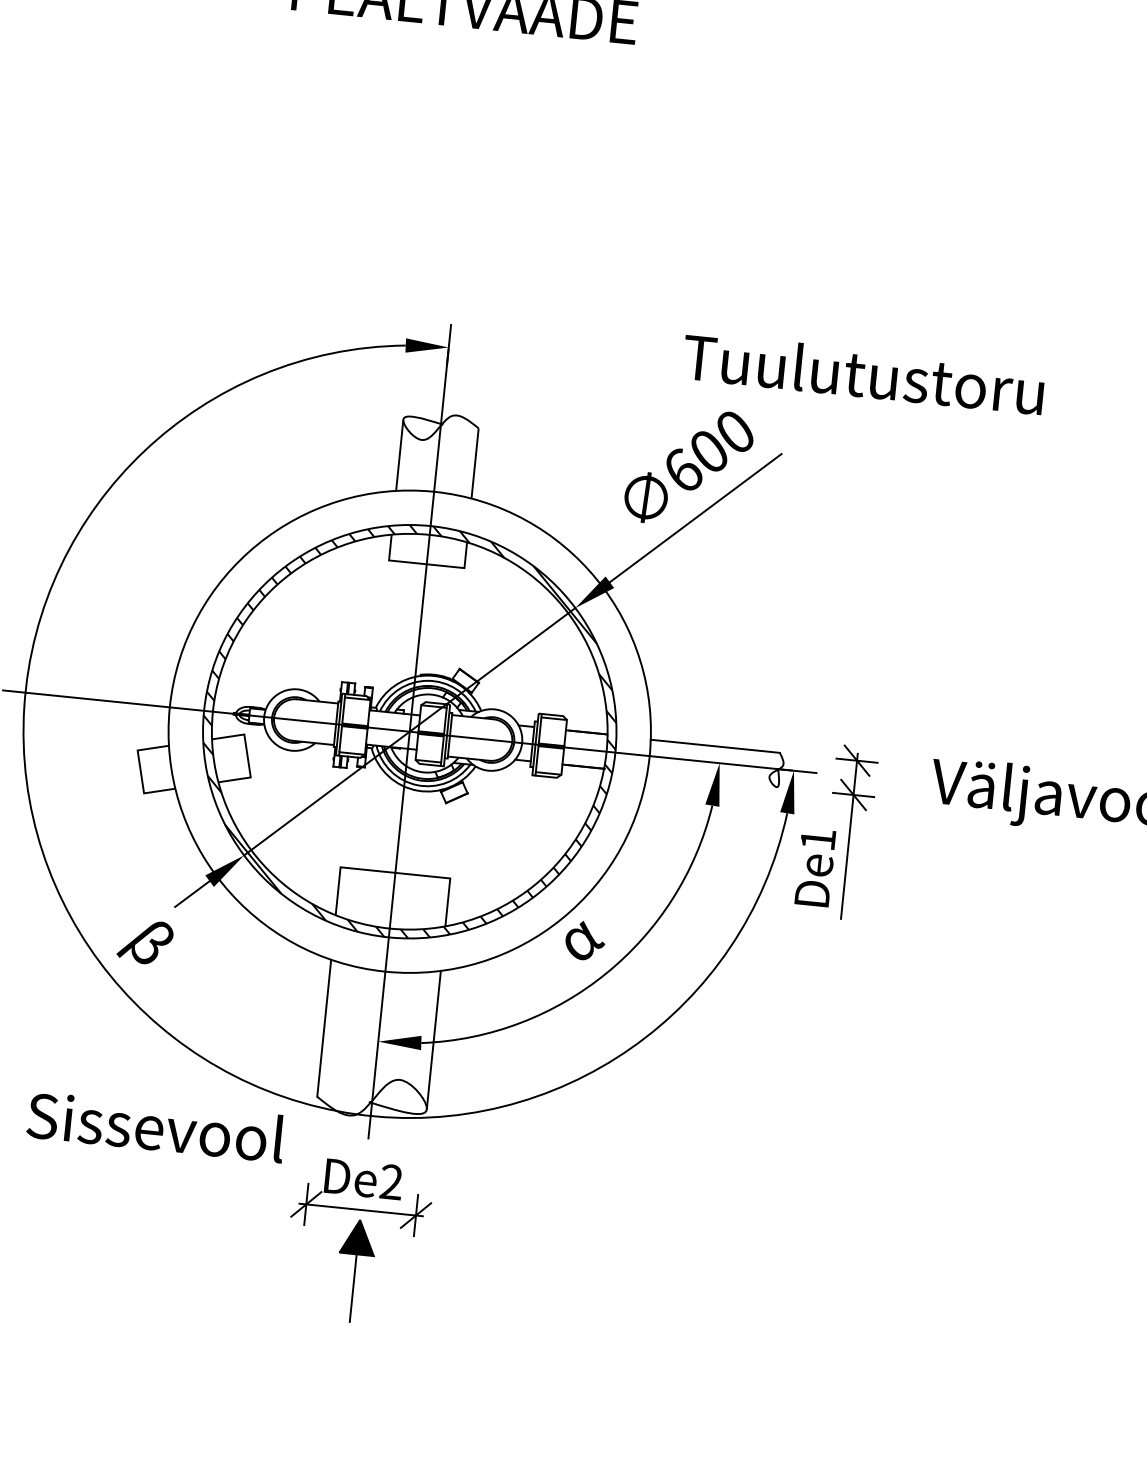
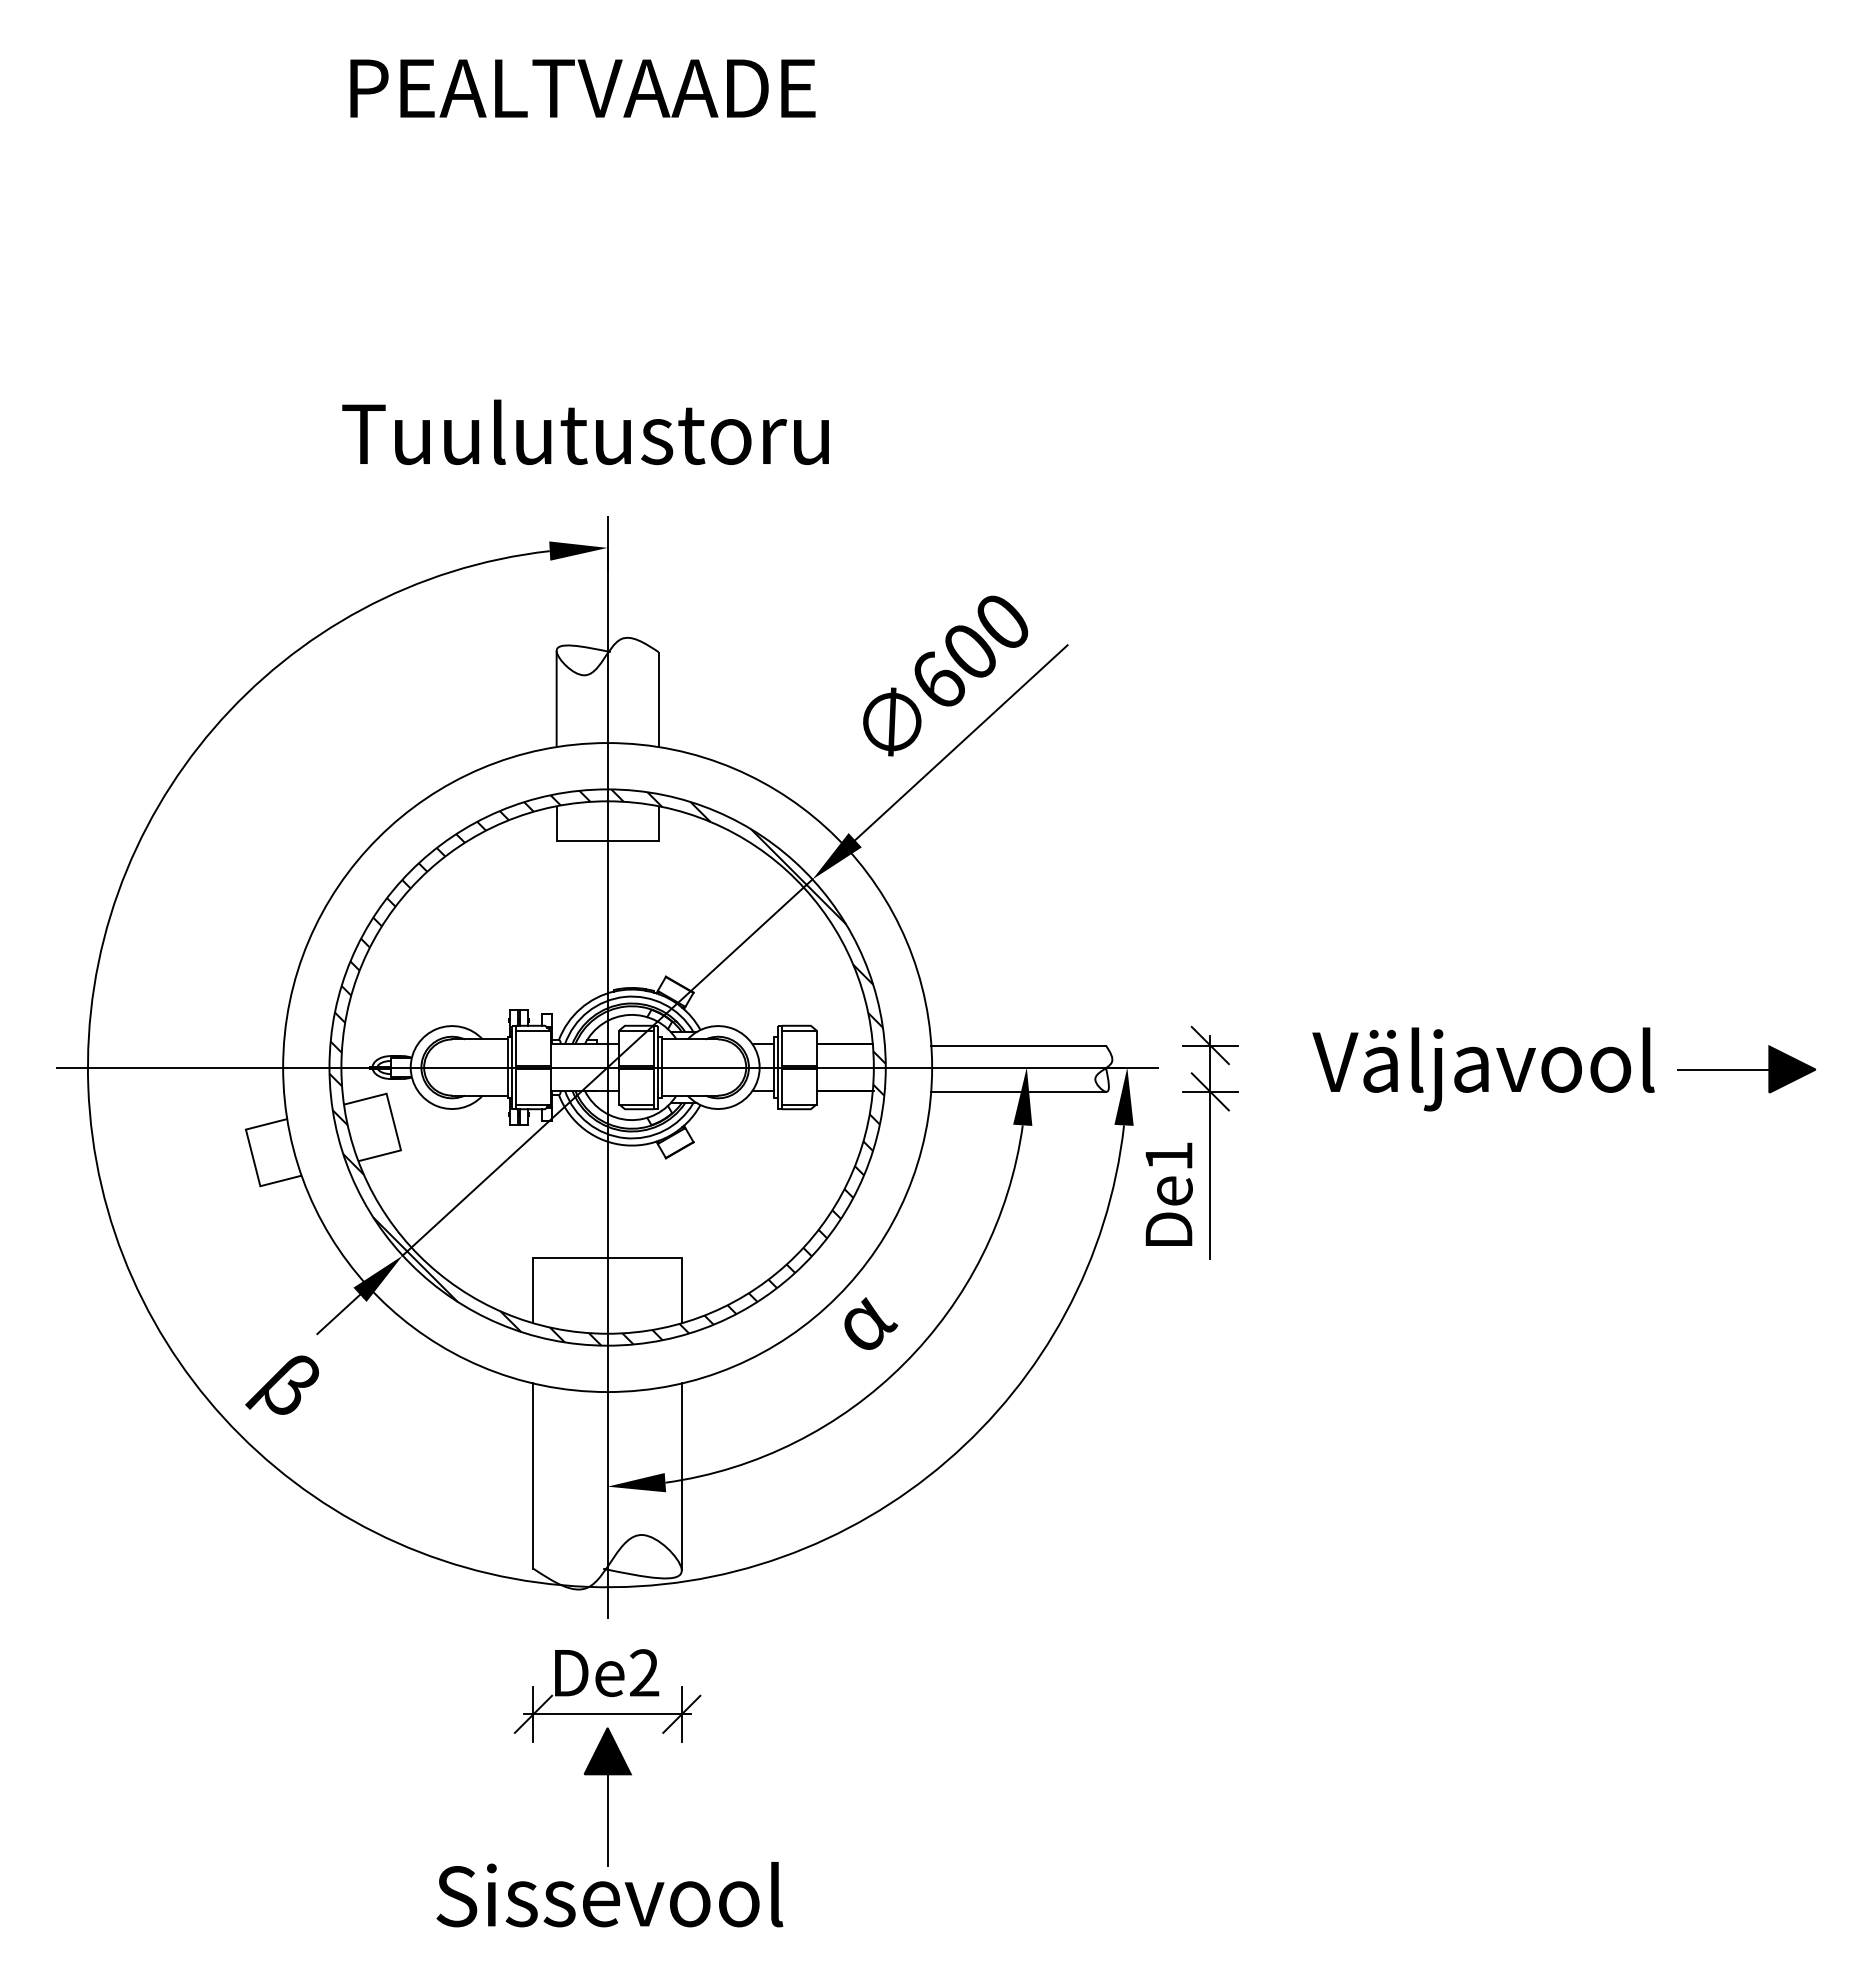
text: (863, 372) -> (585, 431), moved
line: (711, 780) -> (1018, 1091), added
text: (155, 1126) -> (609, 1894), moved

